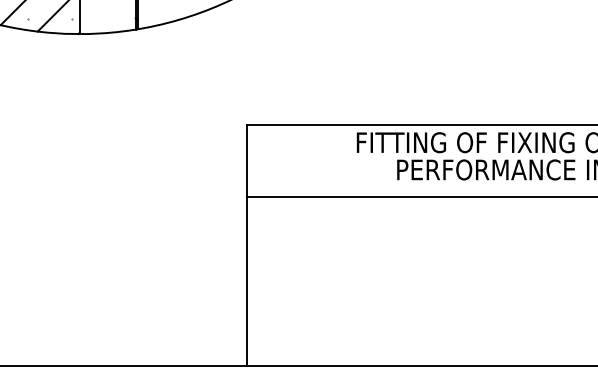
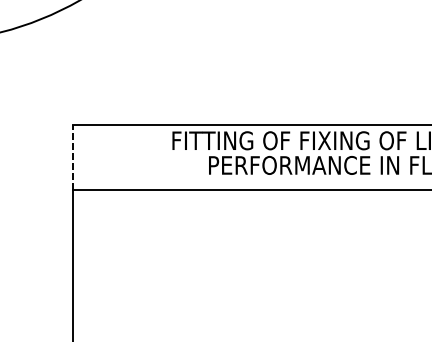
line: (247, 160) -> (73, 156), solid -> dashed

